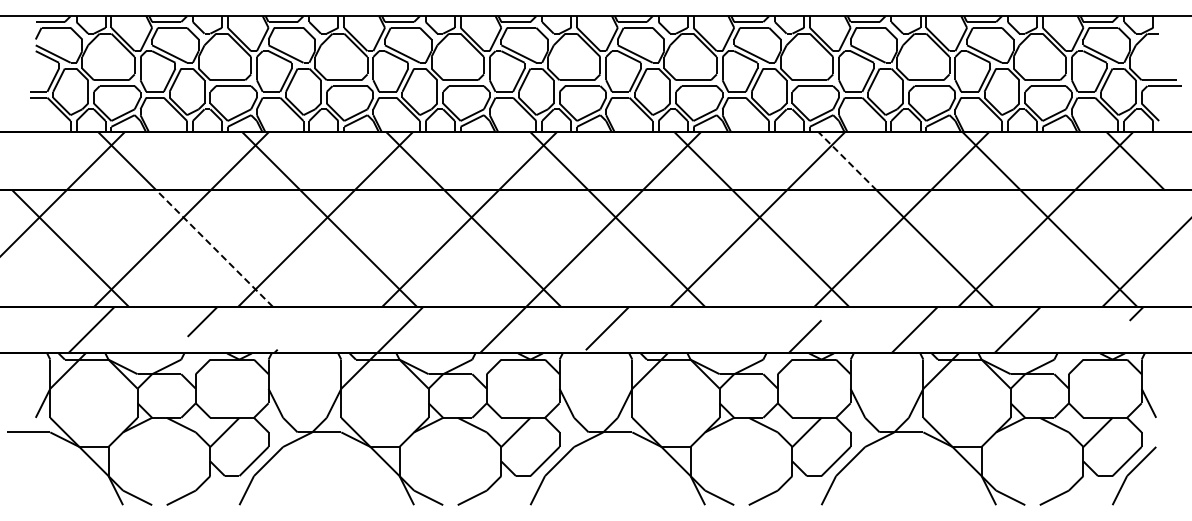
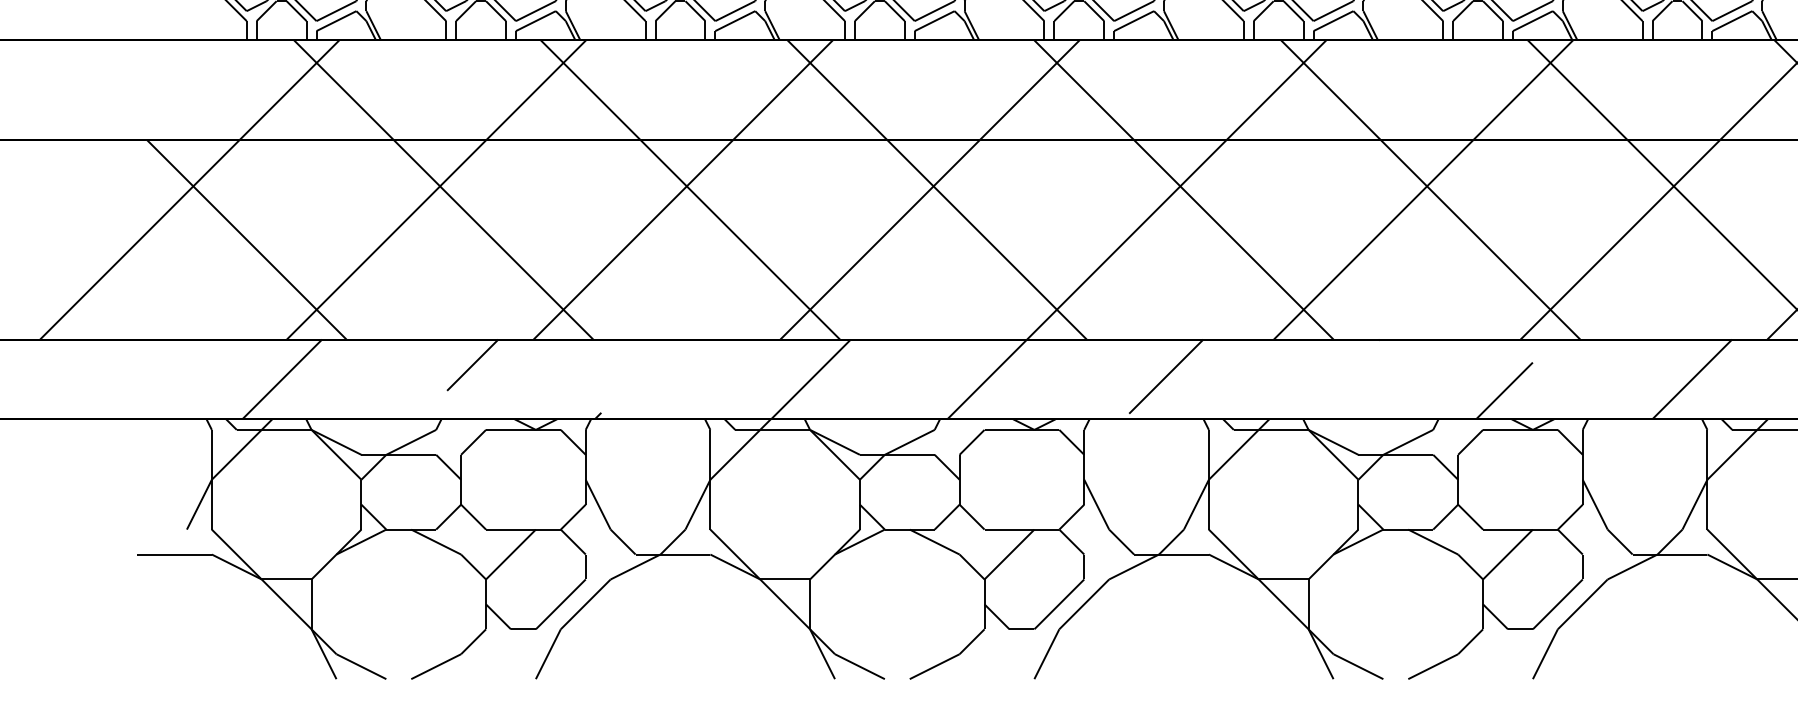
line: (847, 161) -> (1577, 90), dashed -> solid
line: (214, 248) -> (493, 239), dashed -> solid

